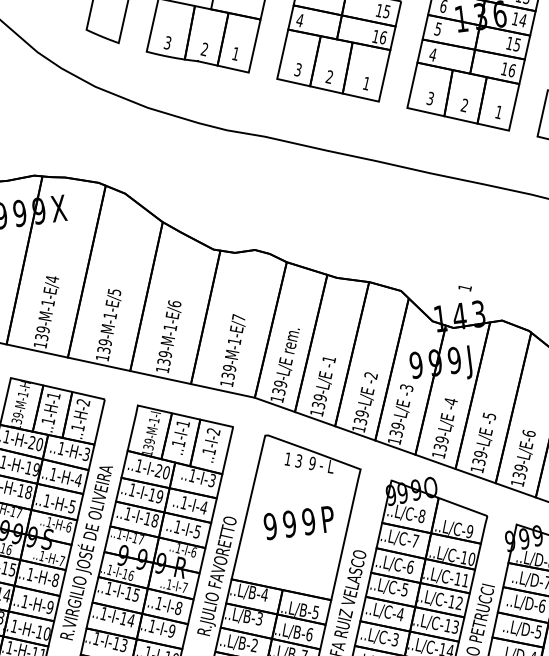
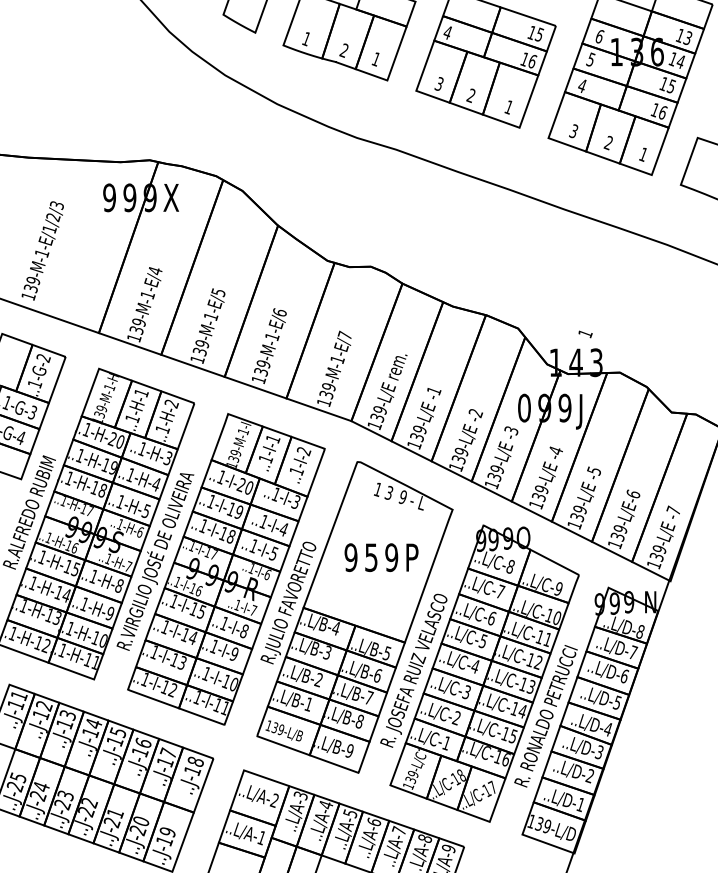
text: (166, 42) -> (305, 38), 3 -> 1
text: (416, 365) -> (524, 408), 9 -> 0
text: (289, 523) -> (371, 557), 9 -> 5

